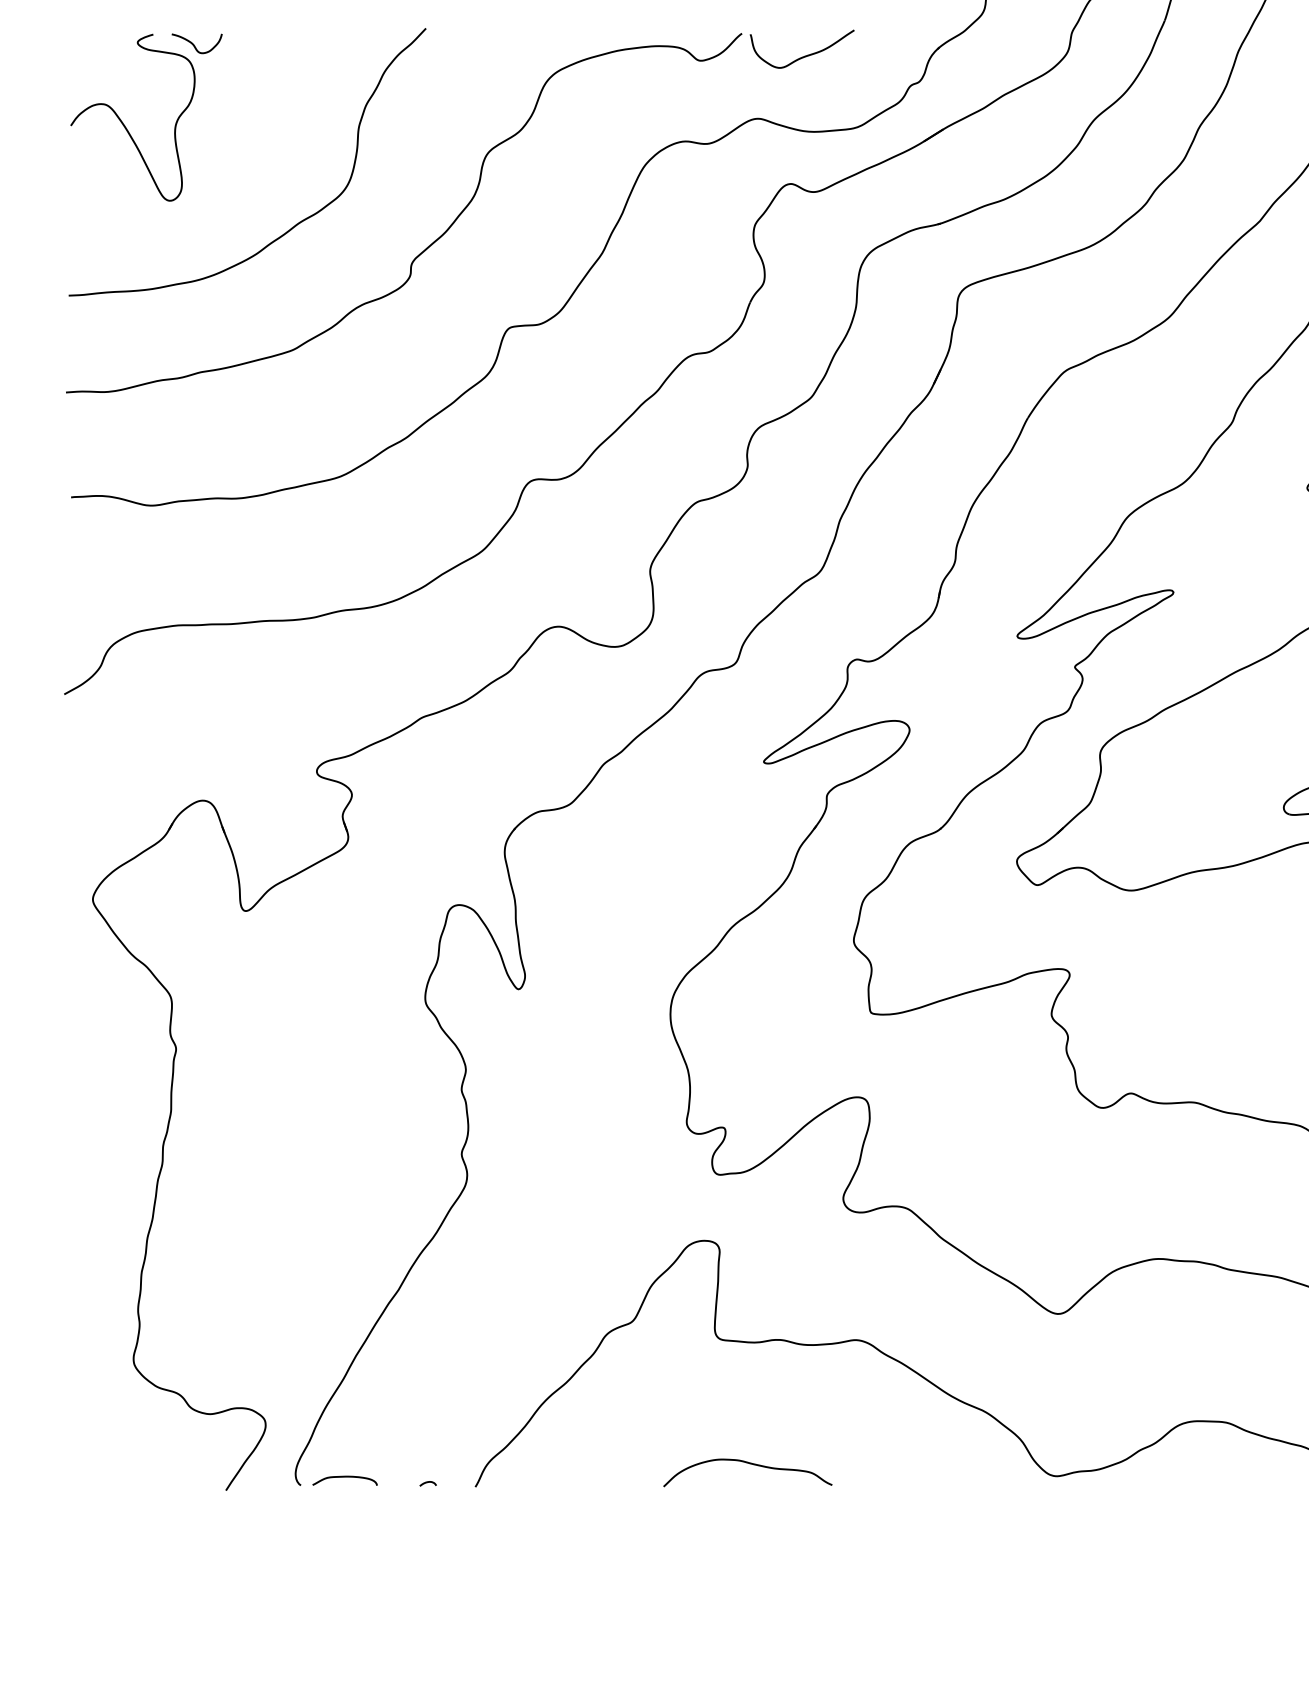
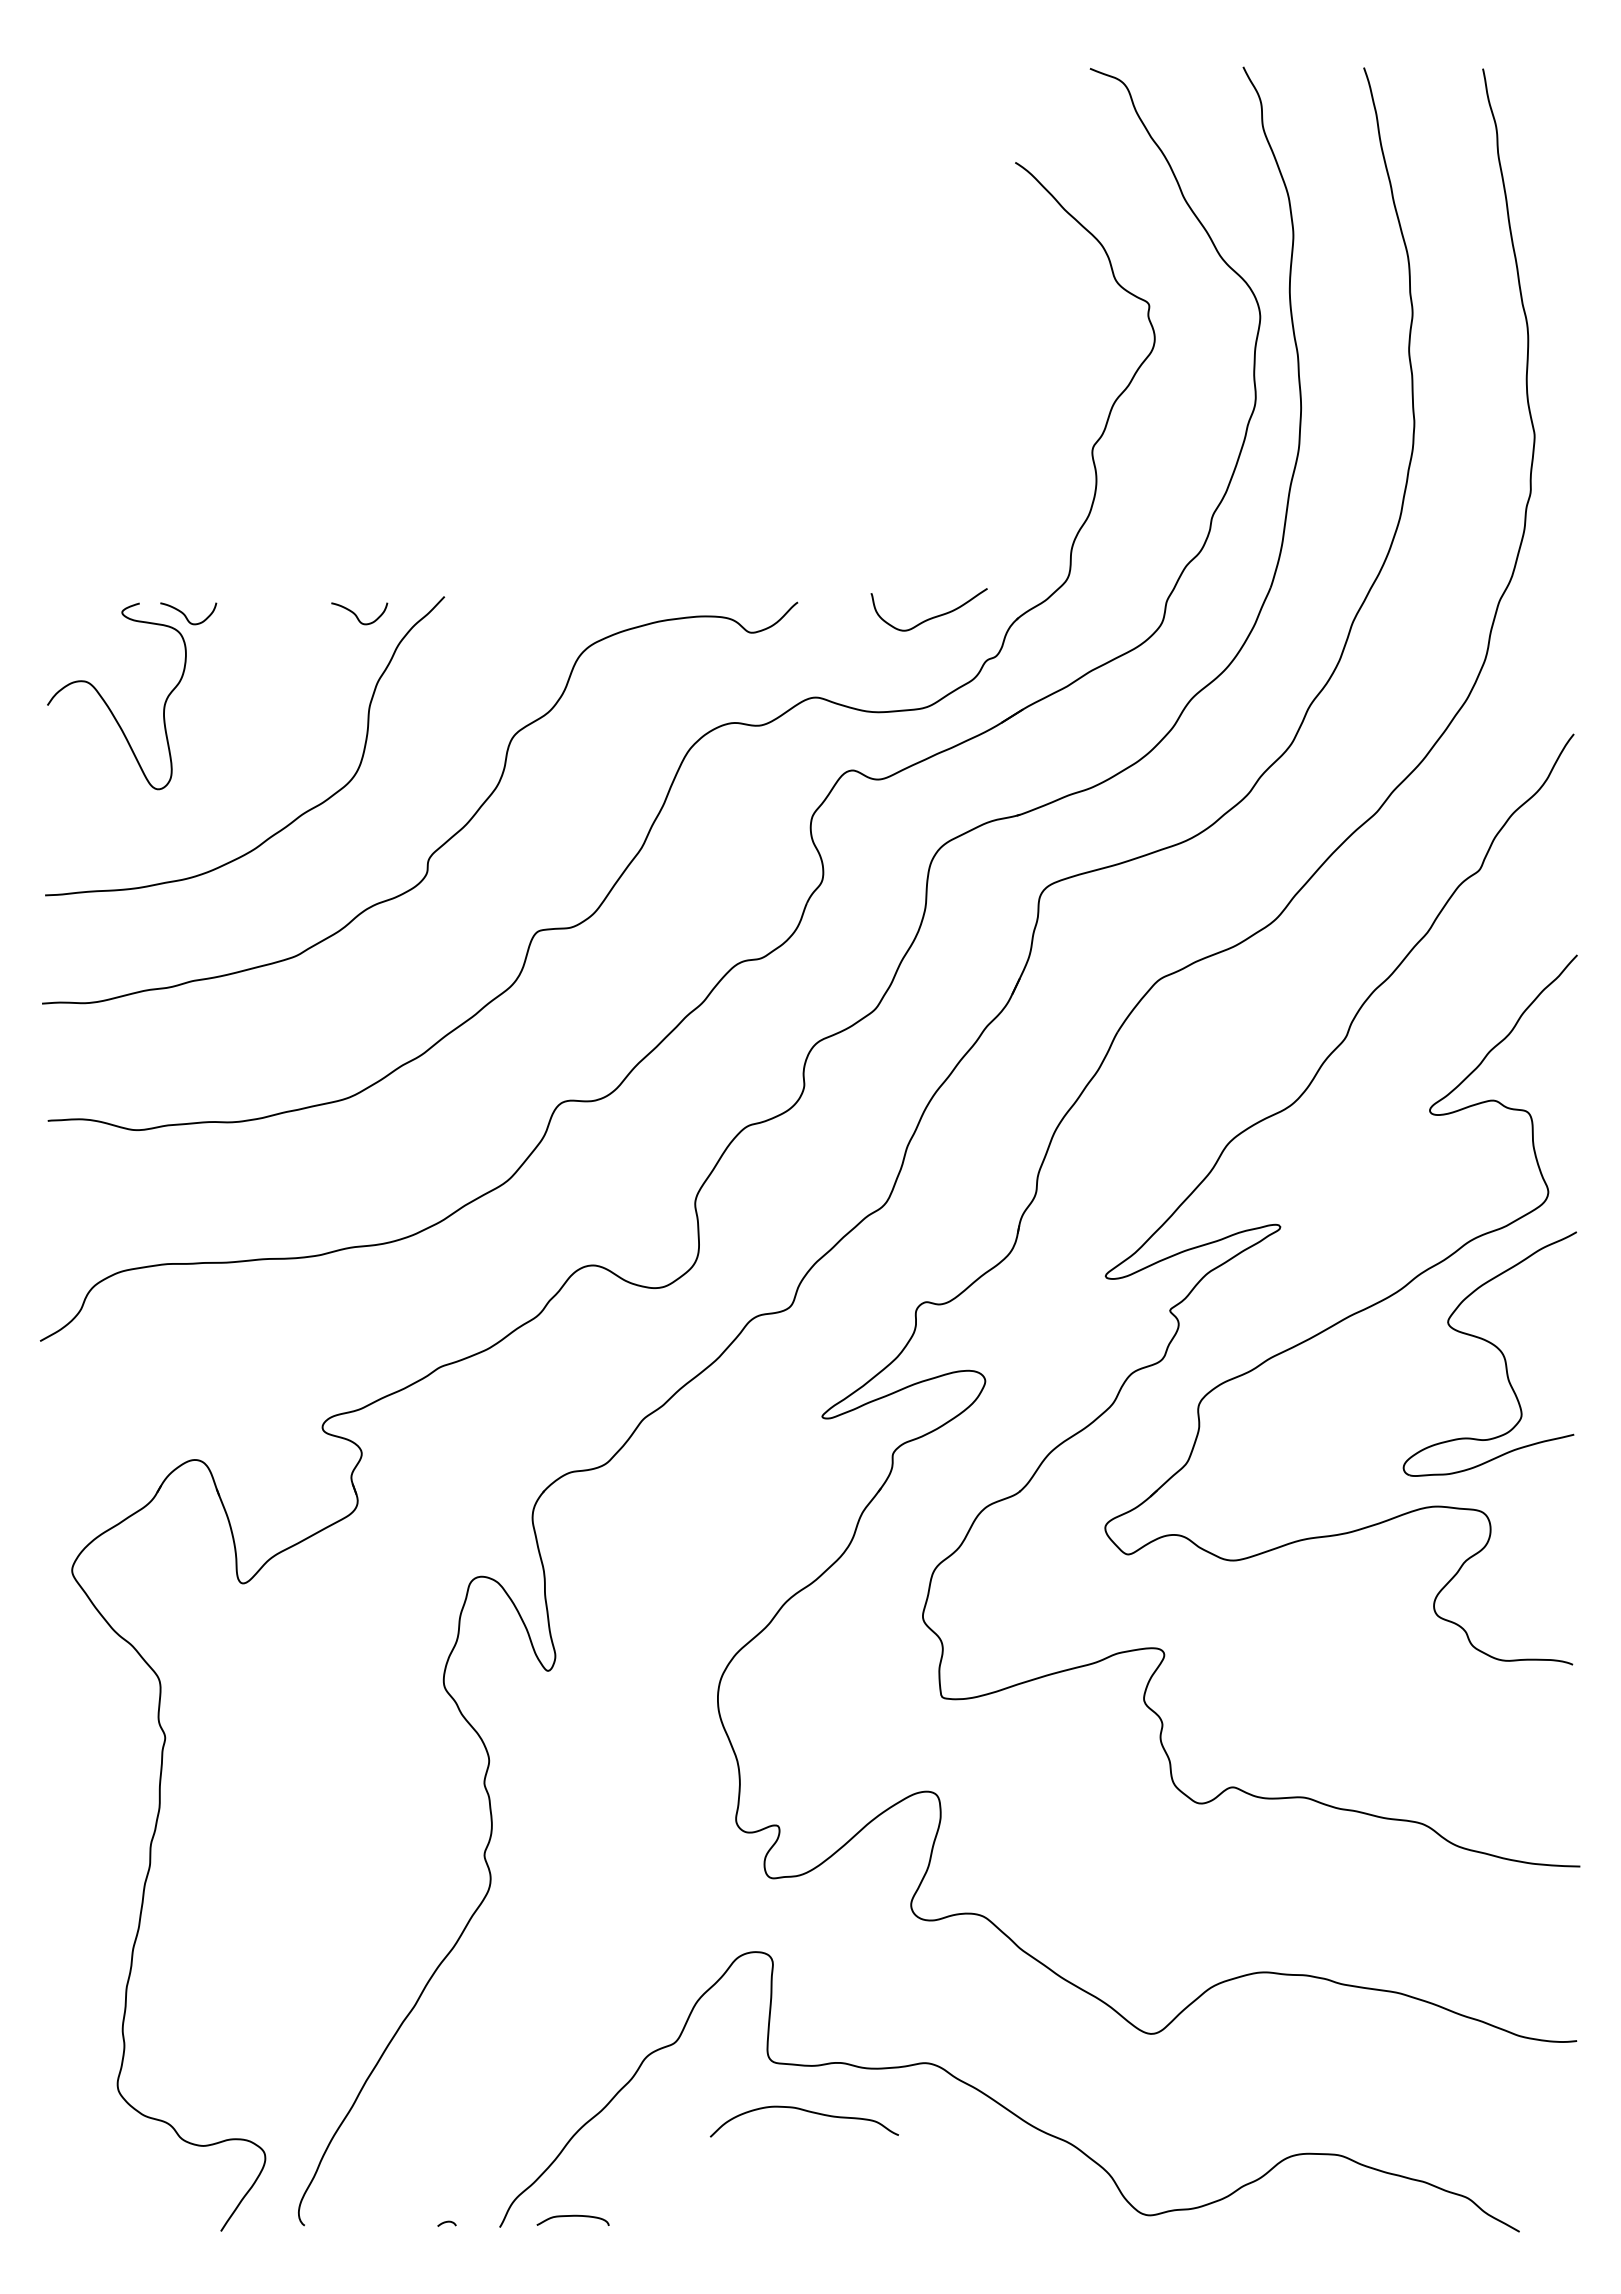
curve: (348, 45) -> (357, 615), added
curve: (803, 56) -> (930, 617), moved
curve: (747, 1463) -> (804, 2111), moved
curve: (344, 1477) -> (572, 2216), moved

